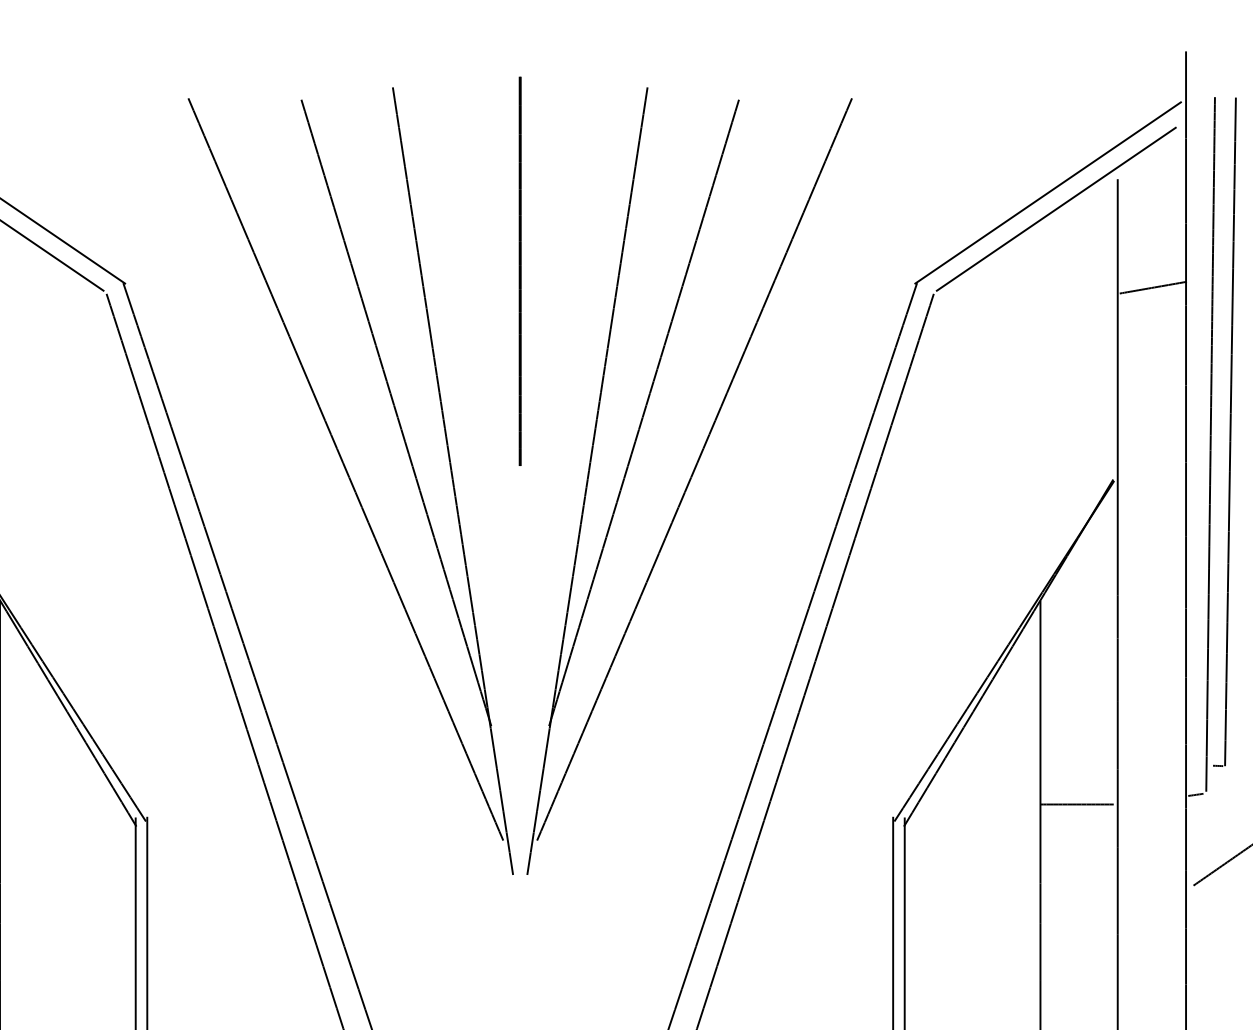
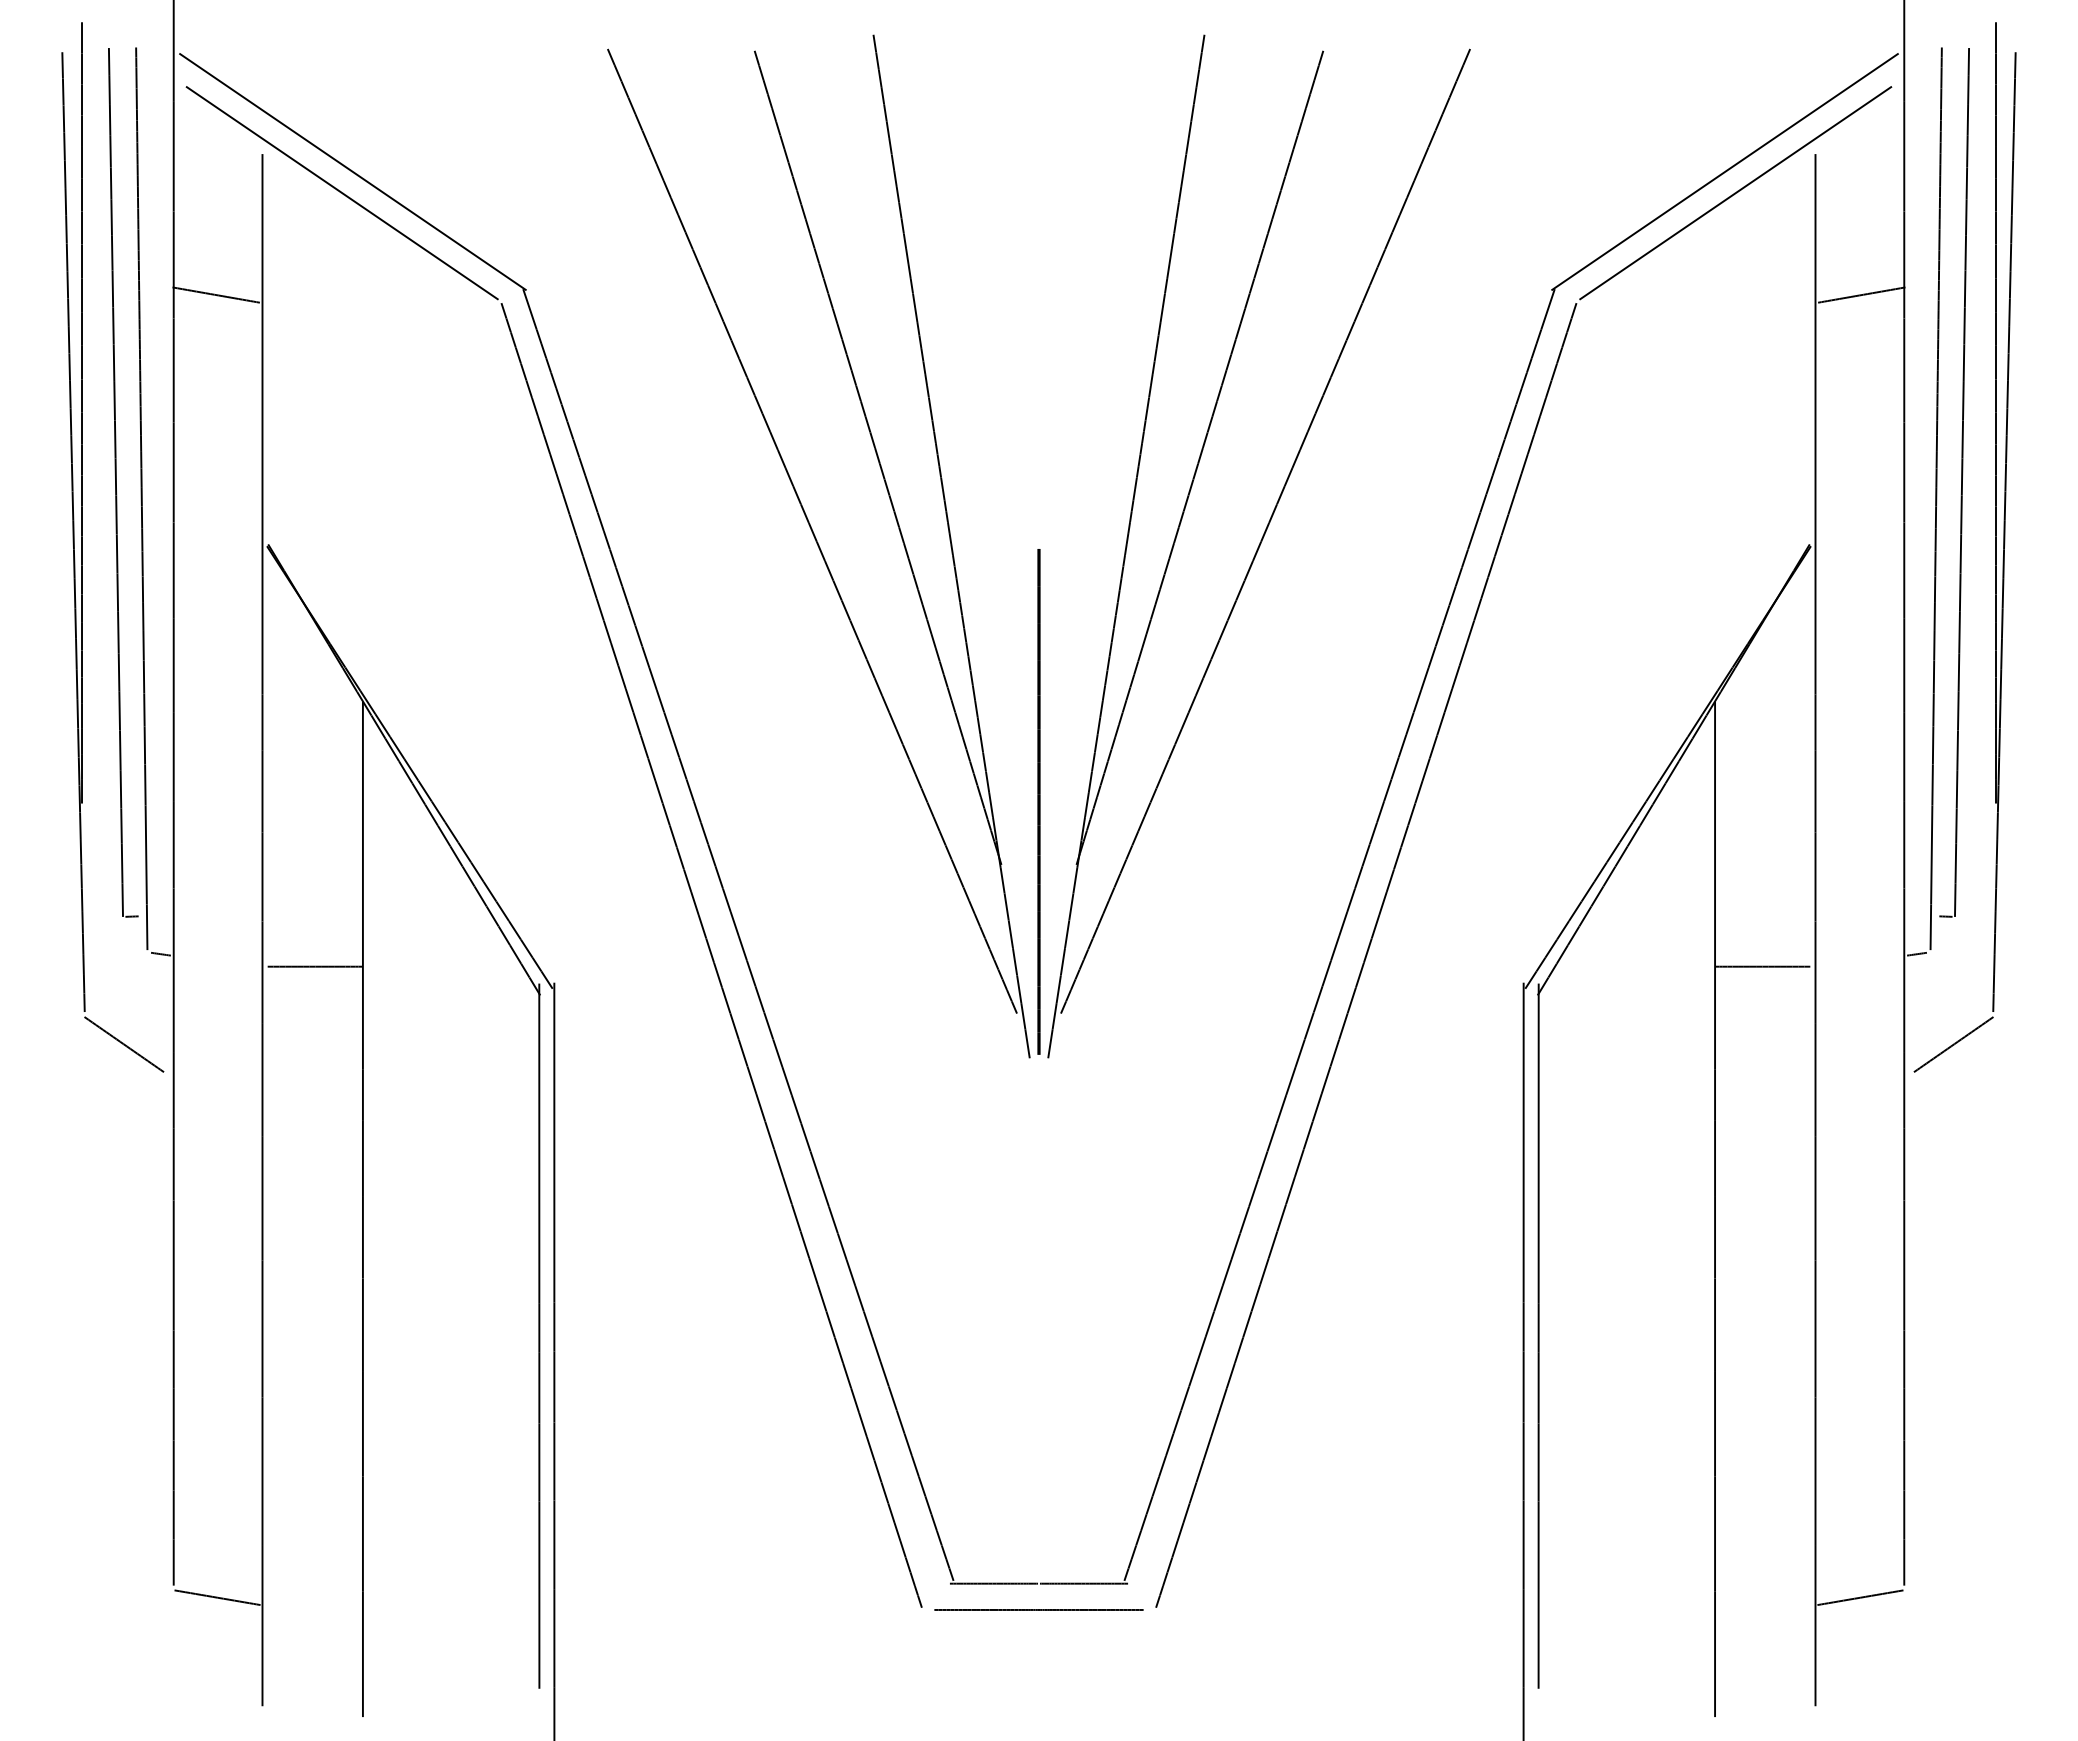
line: (519, 271) -> (1038, 801), moved

